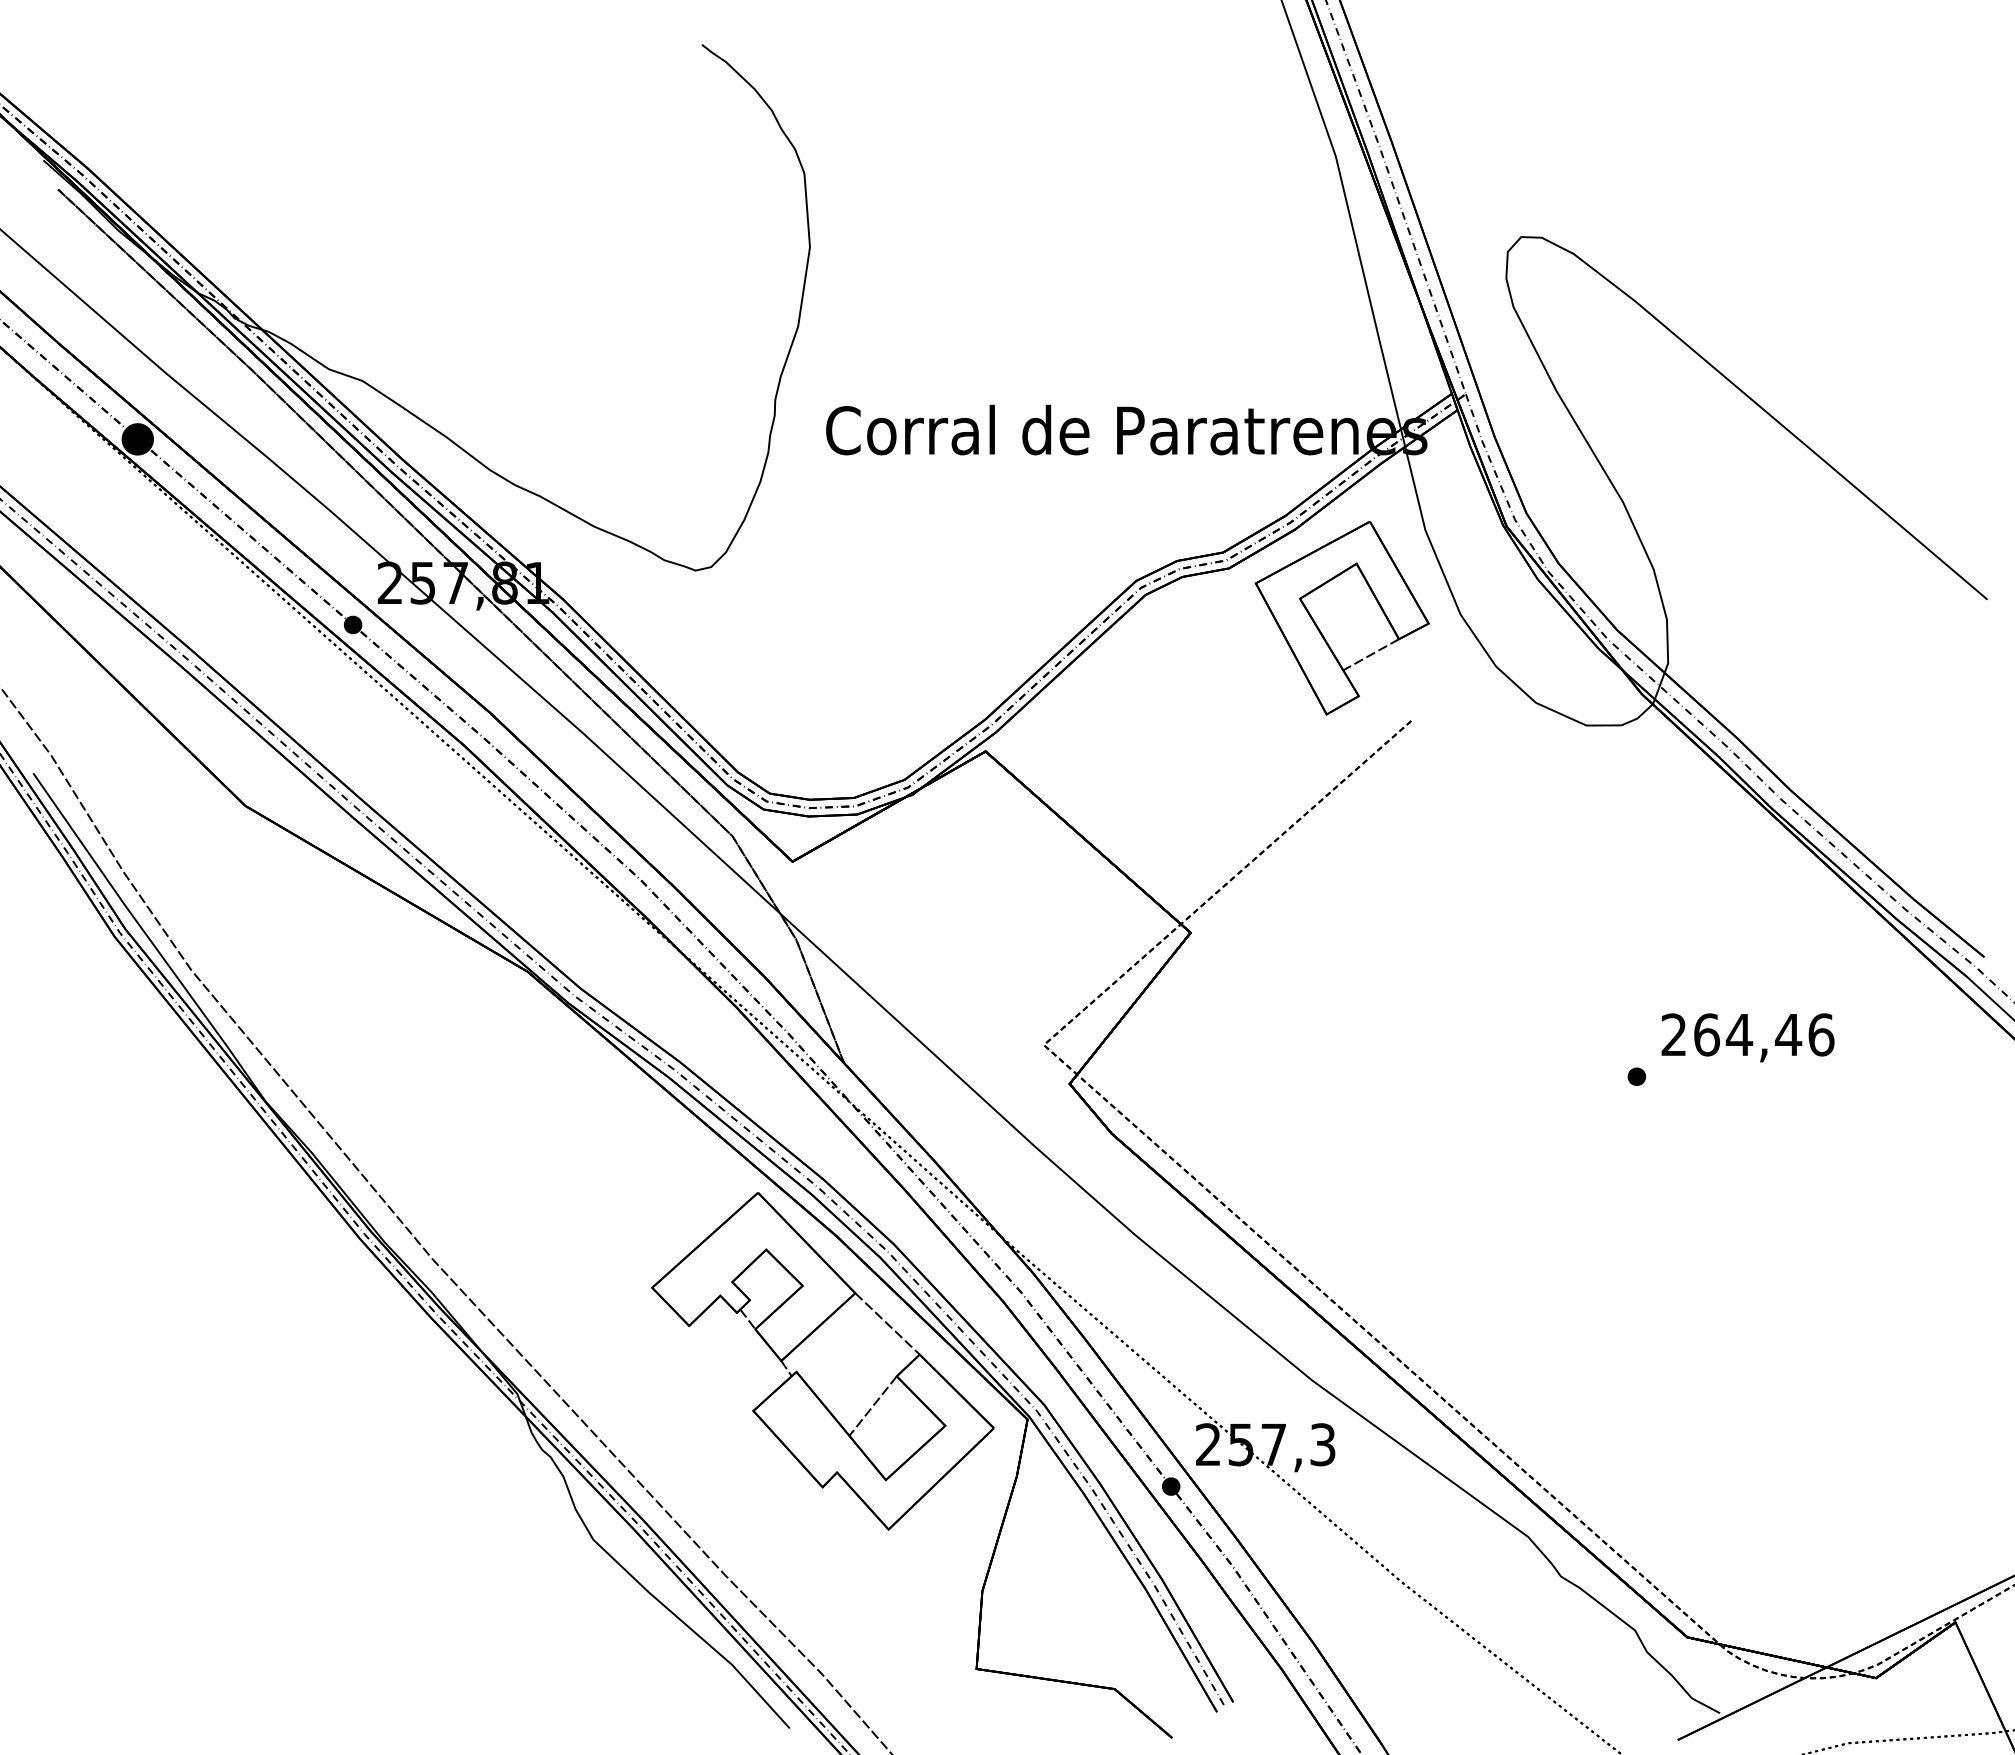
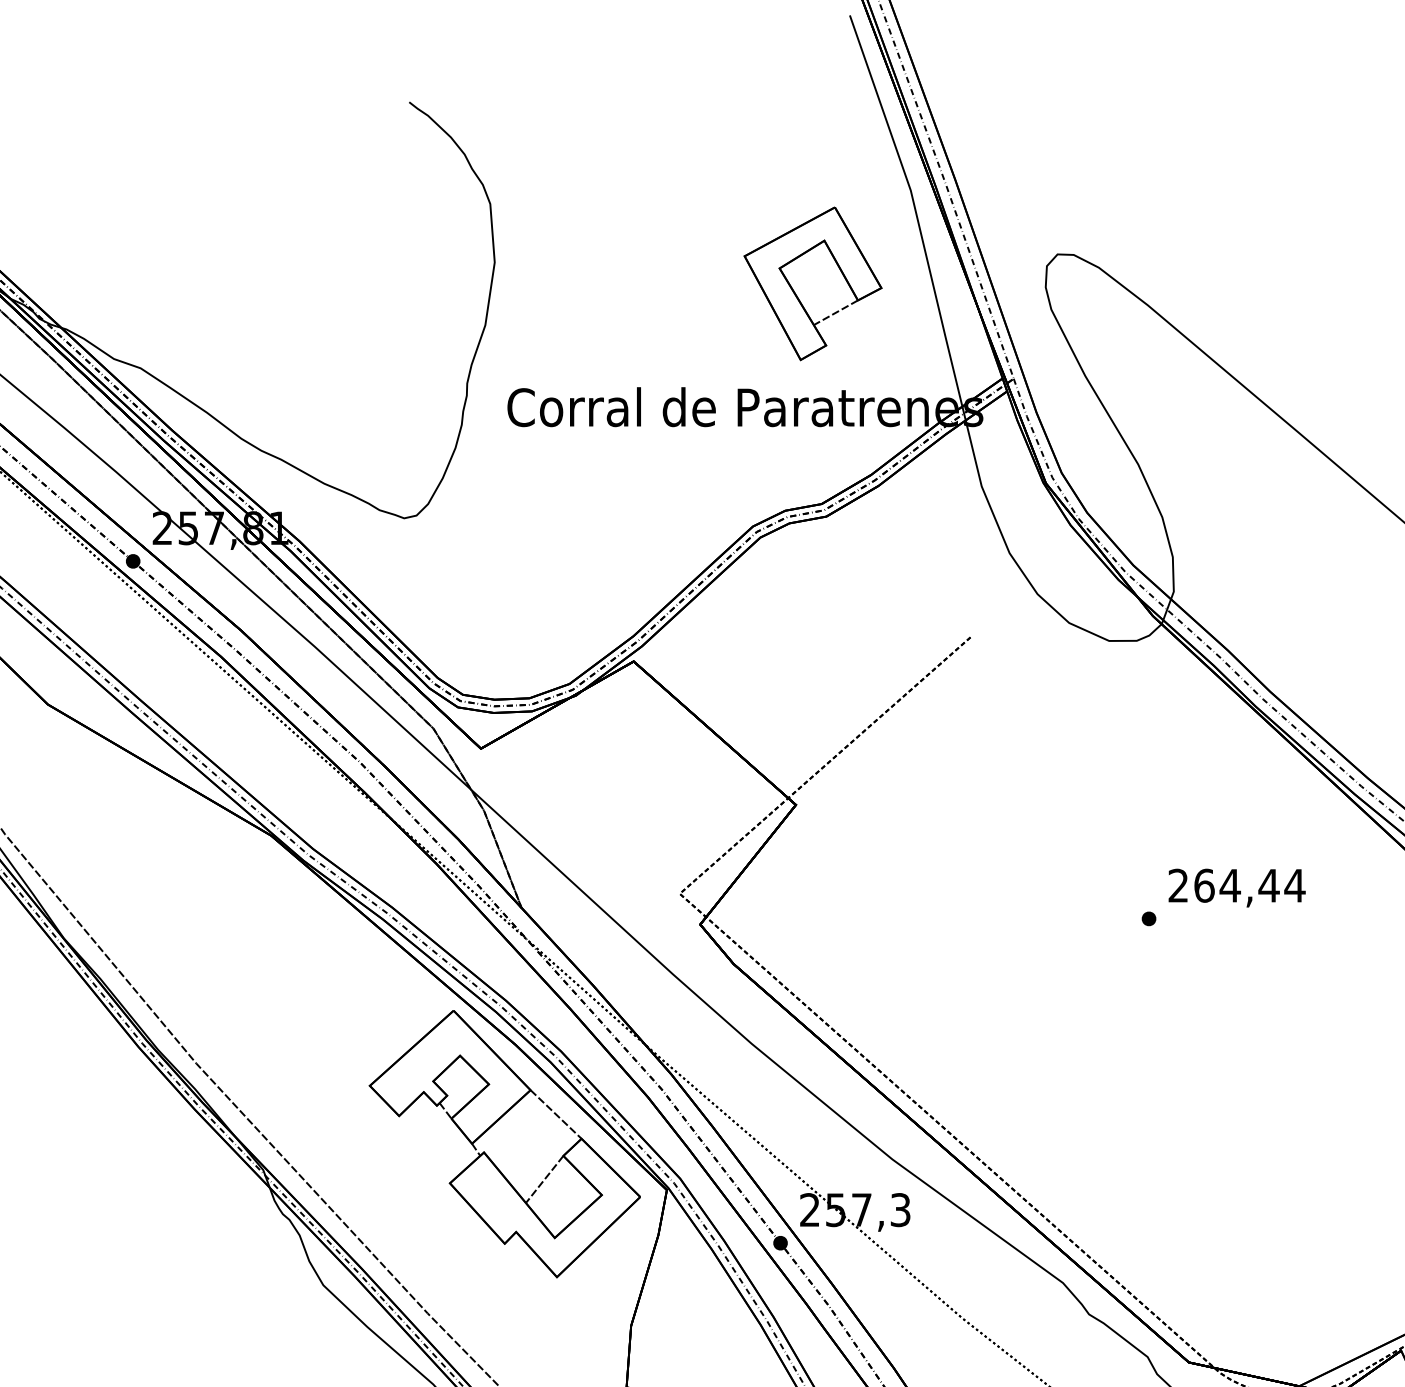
part: (1319, 628) -> (795, 291), moved
text: (1820, 1034) -> (1294, 885), 264,46 -> 264,44

